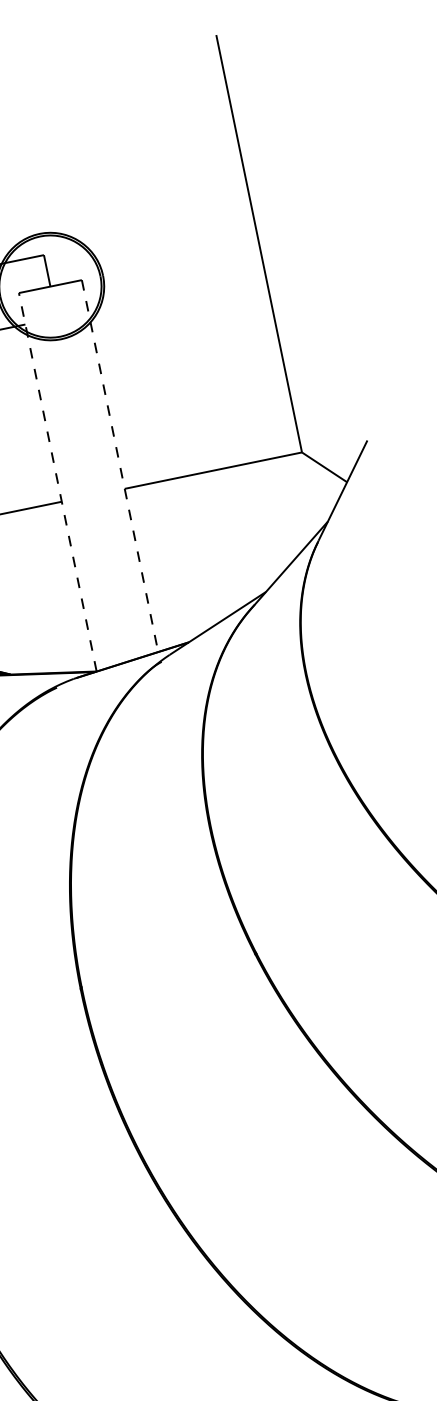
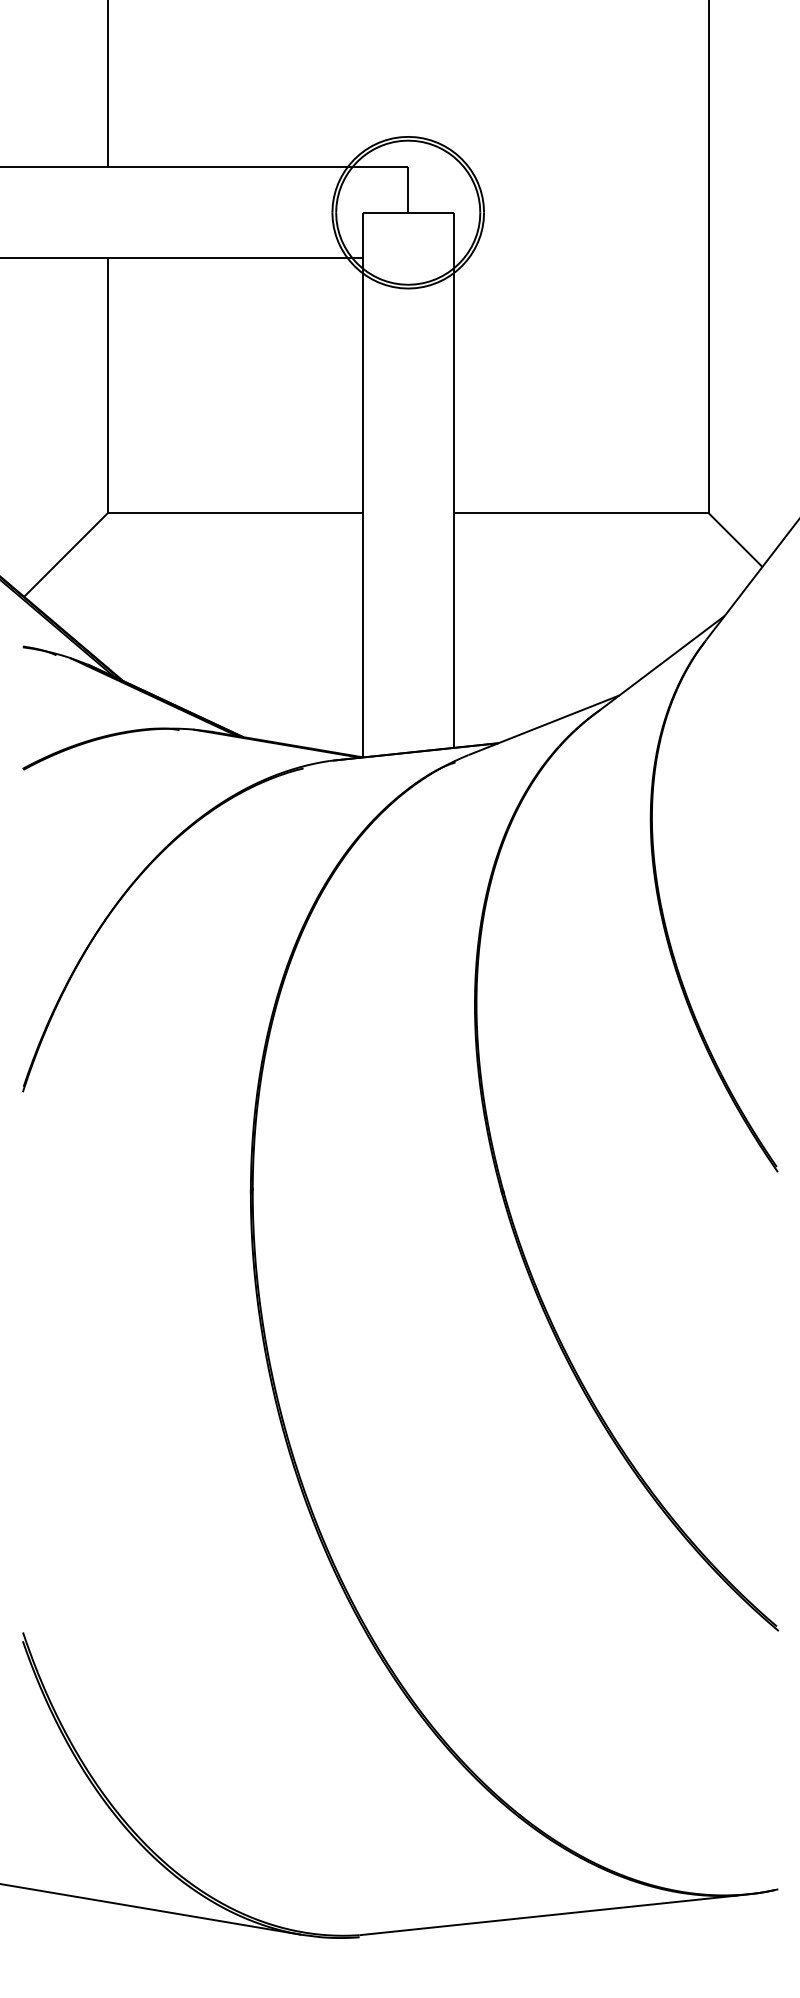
line: (120, 466) -> (453, 480), dashed -> solid
line: (57, 481) -> (362, 484), dashed -> solid

